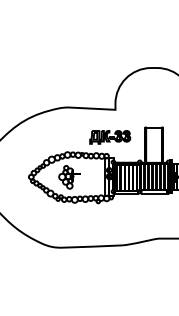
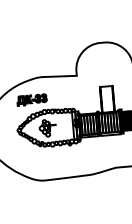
part: (110, 137) -> (32, 100), moved

